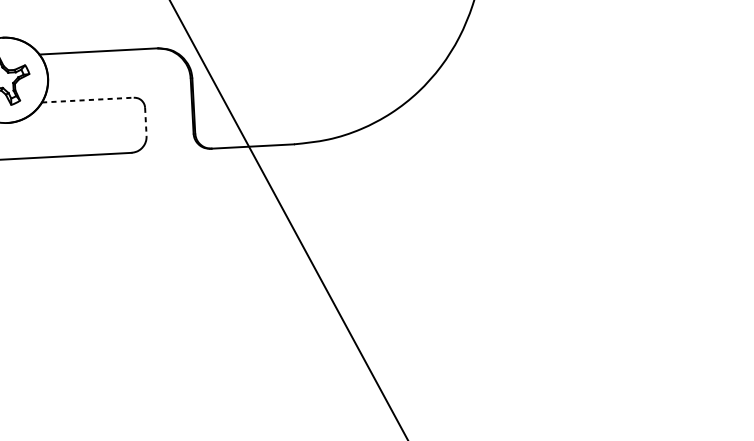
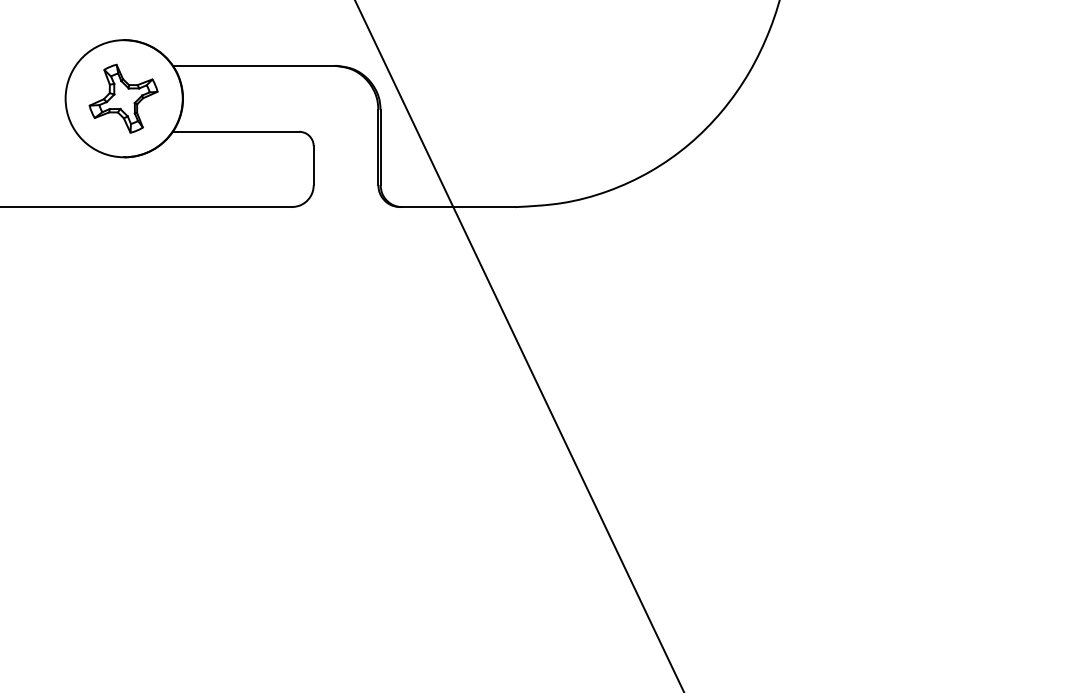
line: (87, 99) -> (235, 131), dashed -> solid
line: (145, 122) -> (313, 166), dashed -> solid

